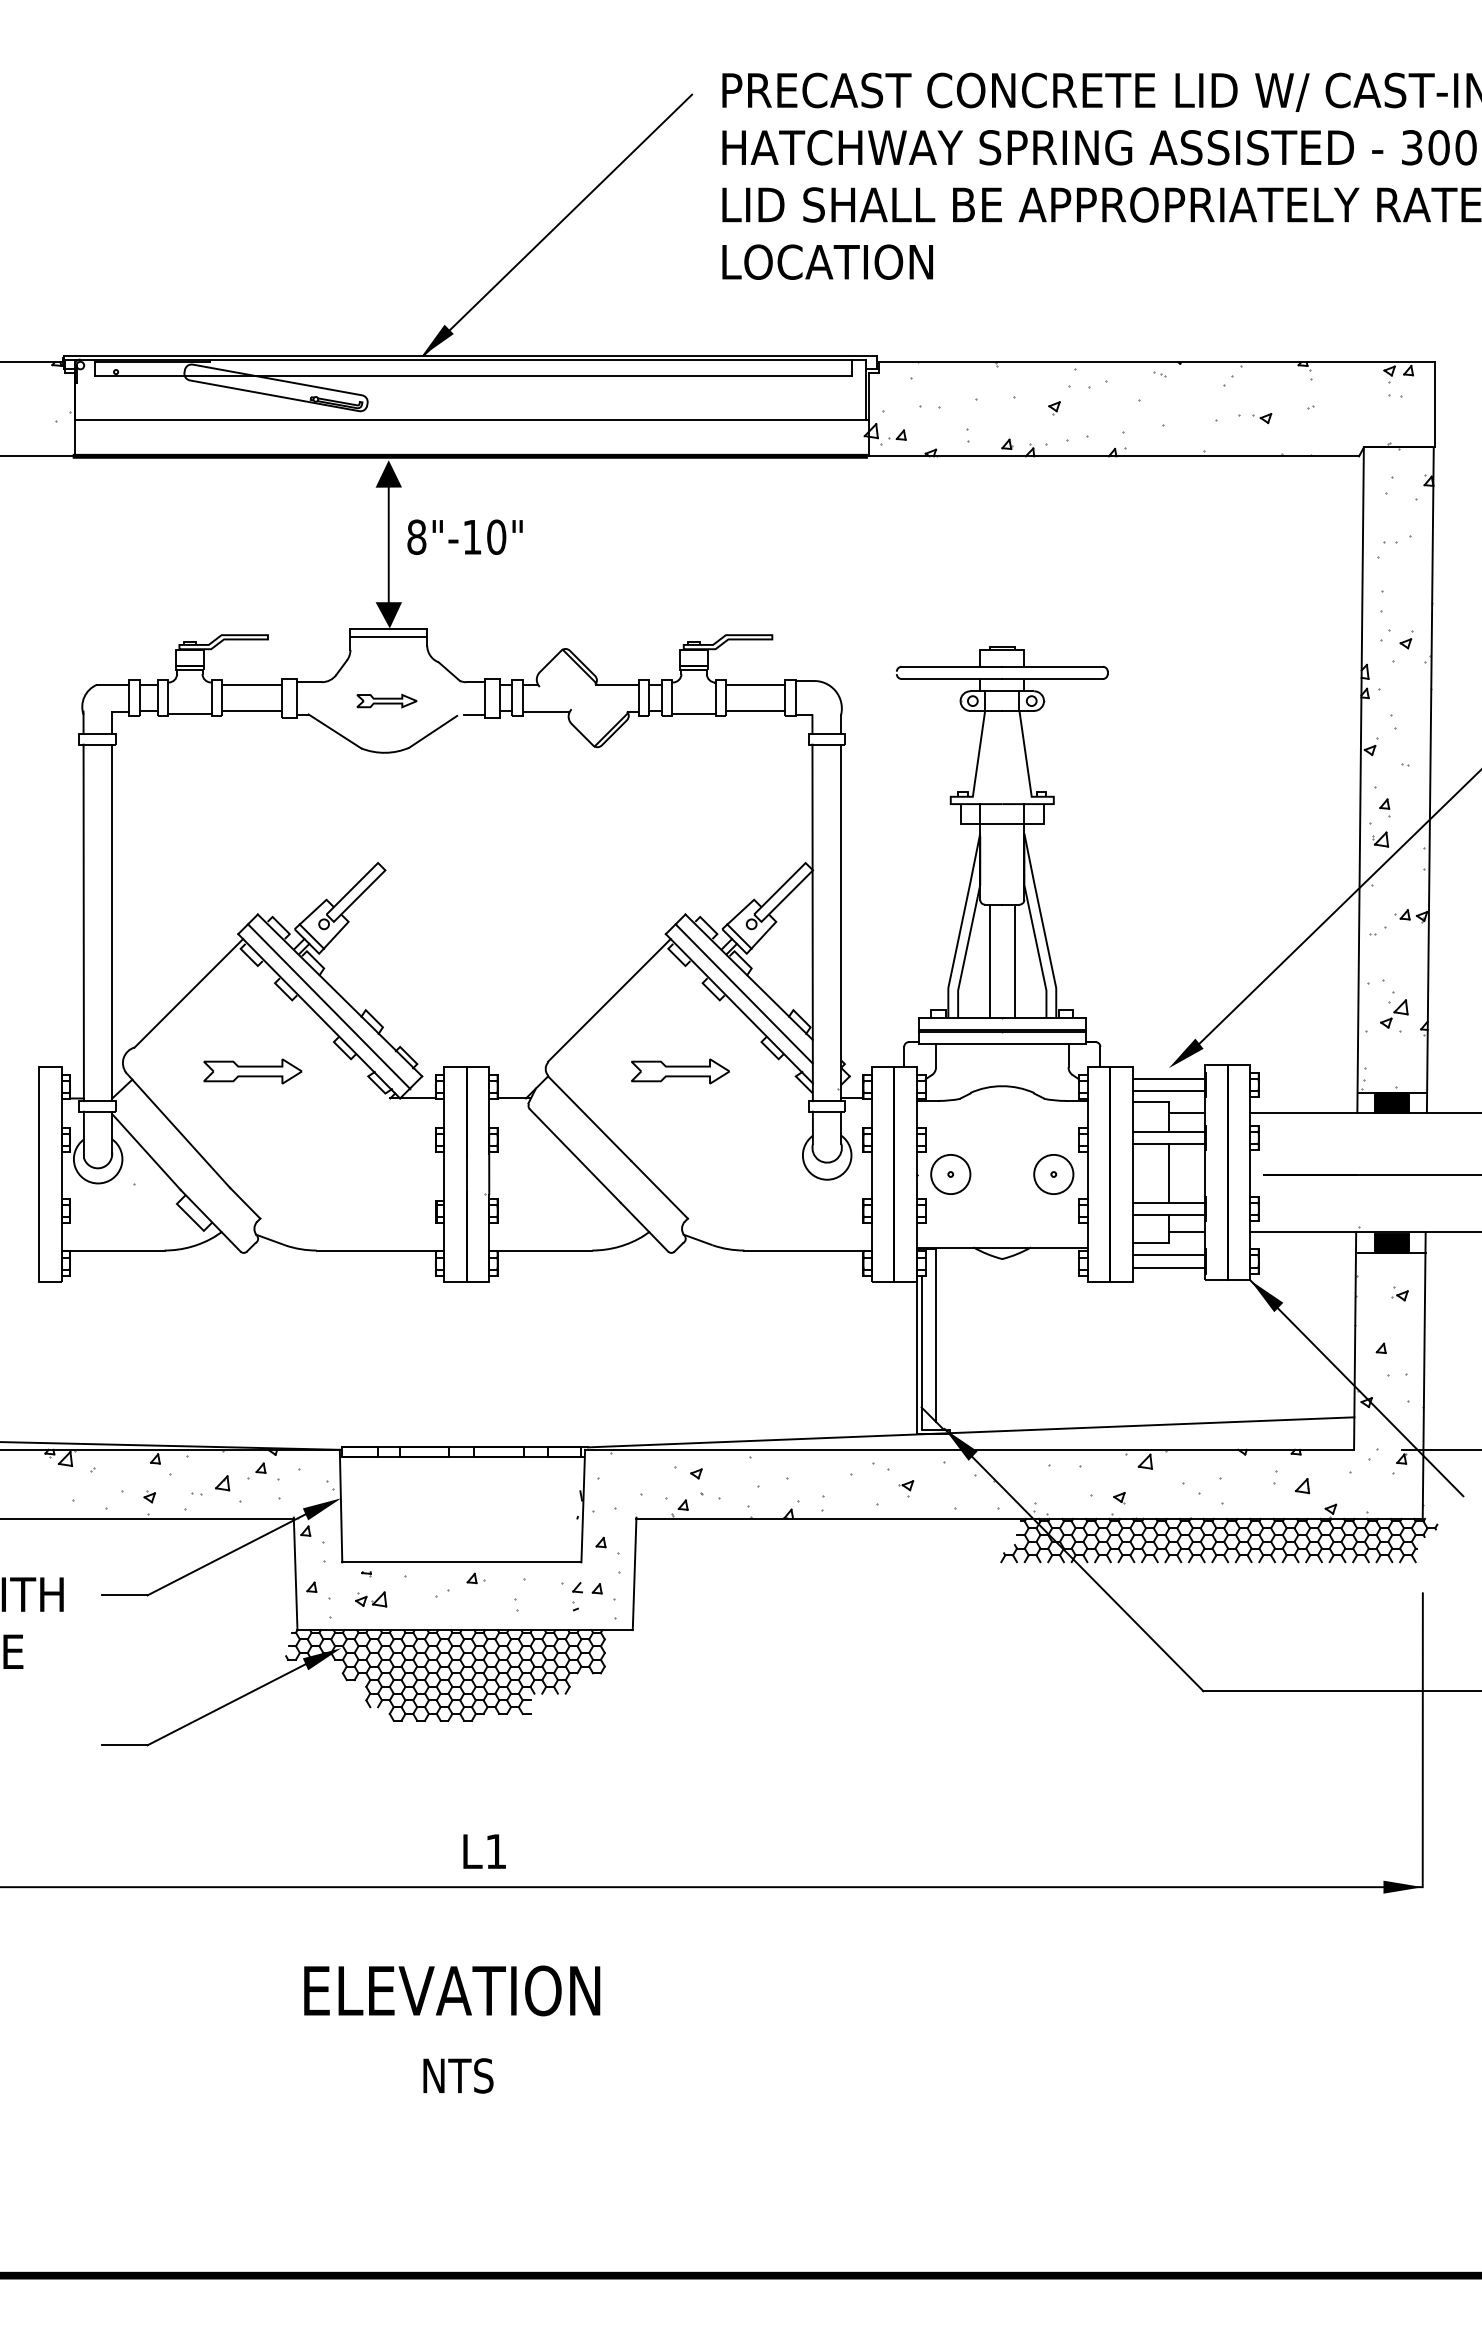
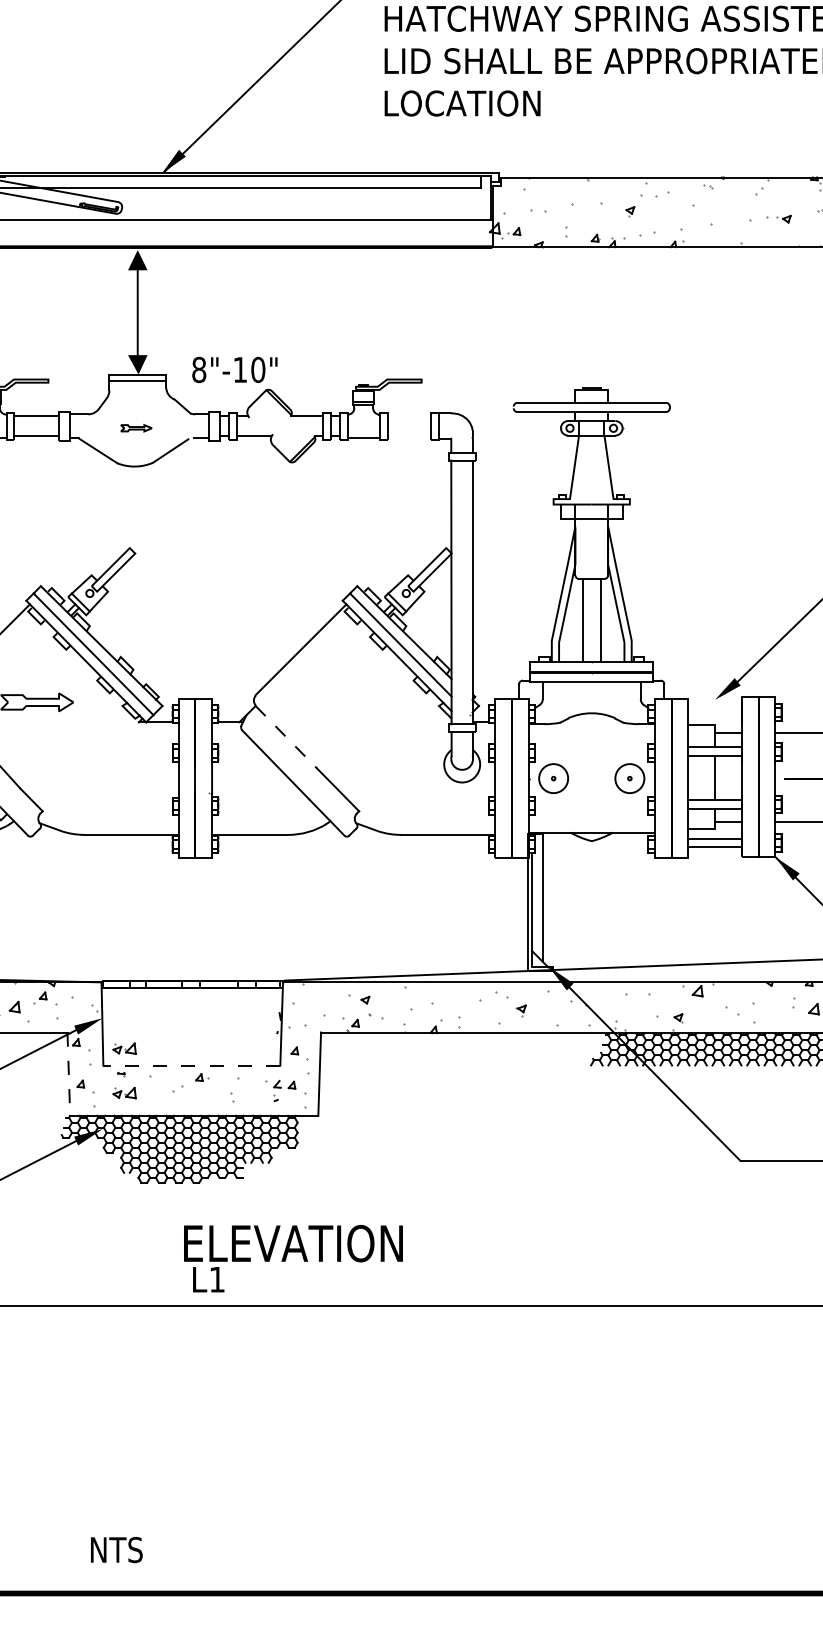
text: (464, 536) -> (234, 369), moved
line: (755, 684) -> (409, 416), removed
part: (386, 700) -> (136, 427), size x0.7
line: (755, 711) -> (409, 436), removed
part: (680, 1071) -> (353, 702), removed
line: (1168, 1079) -> (714, 708), removed
line: (1168, 1091) -> (714, 717), removed
line: (590, 1119) -> (287, 737), solid -> dashed
part: (371, 1539) -> (124, 1048), added
line: (461, 1562) -> (191, 1065), solid -> dashed
line: (295, 1574) -> (68, 1074), solid -> dashed
text: (452, 1990) -> (293, 1243), moved
text: (458, 2075) -> (116, 1549), moved

